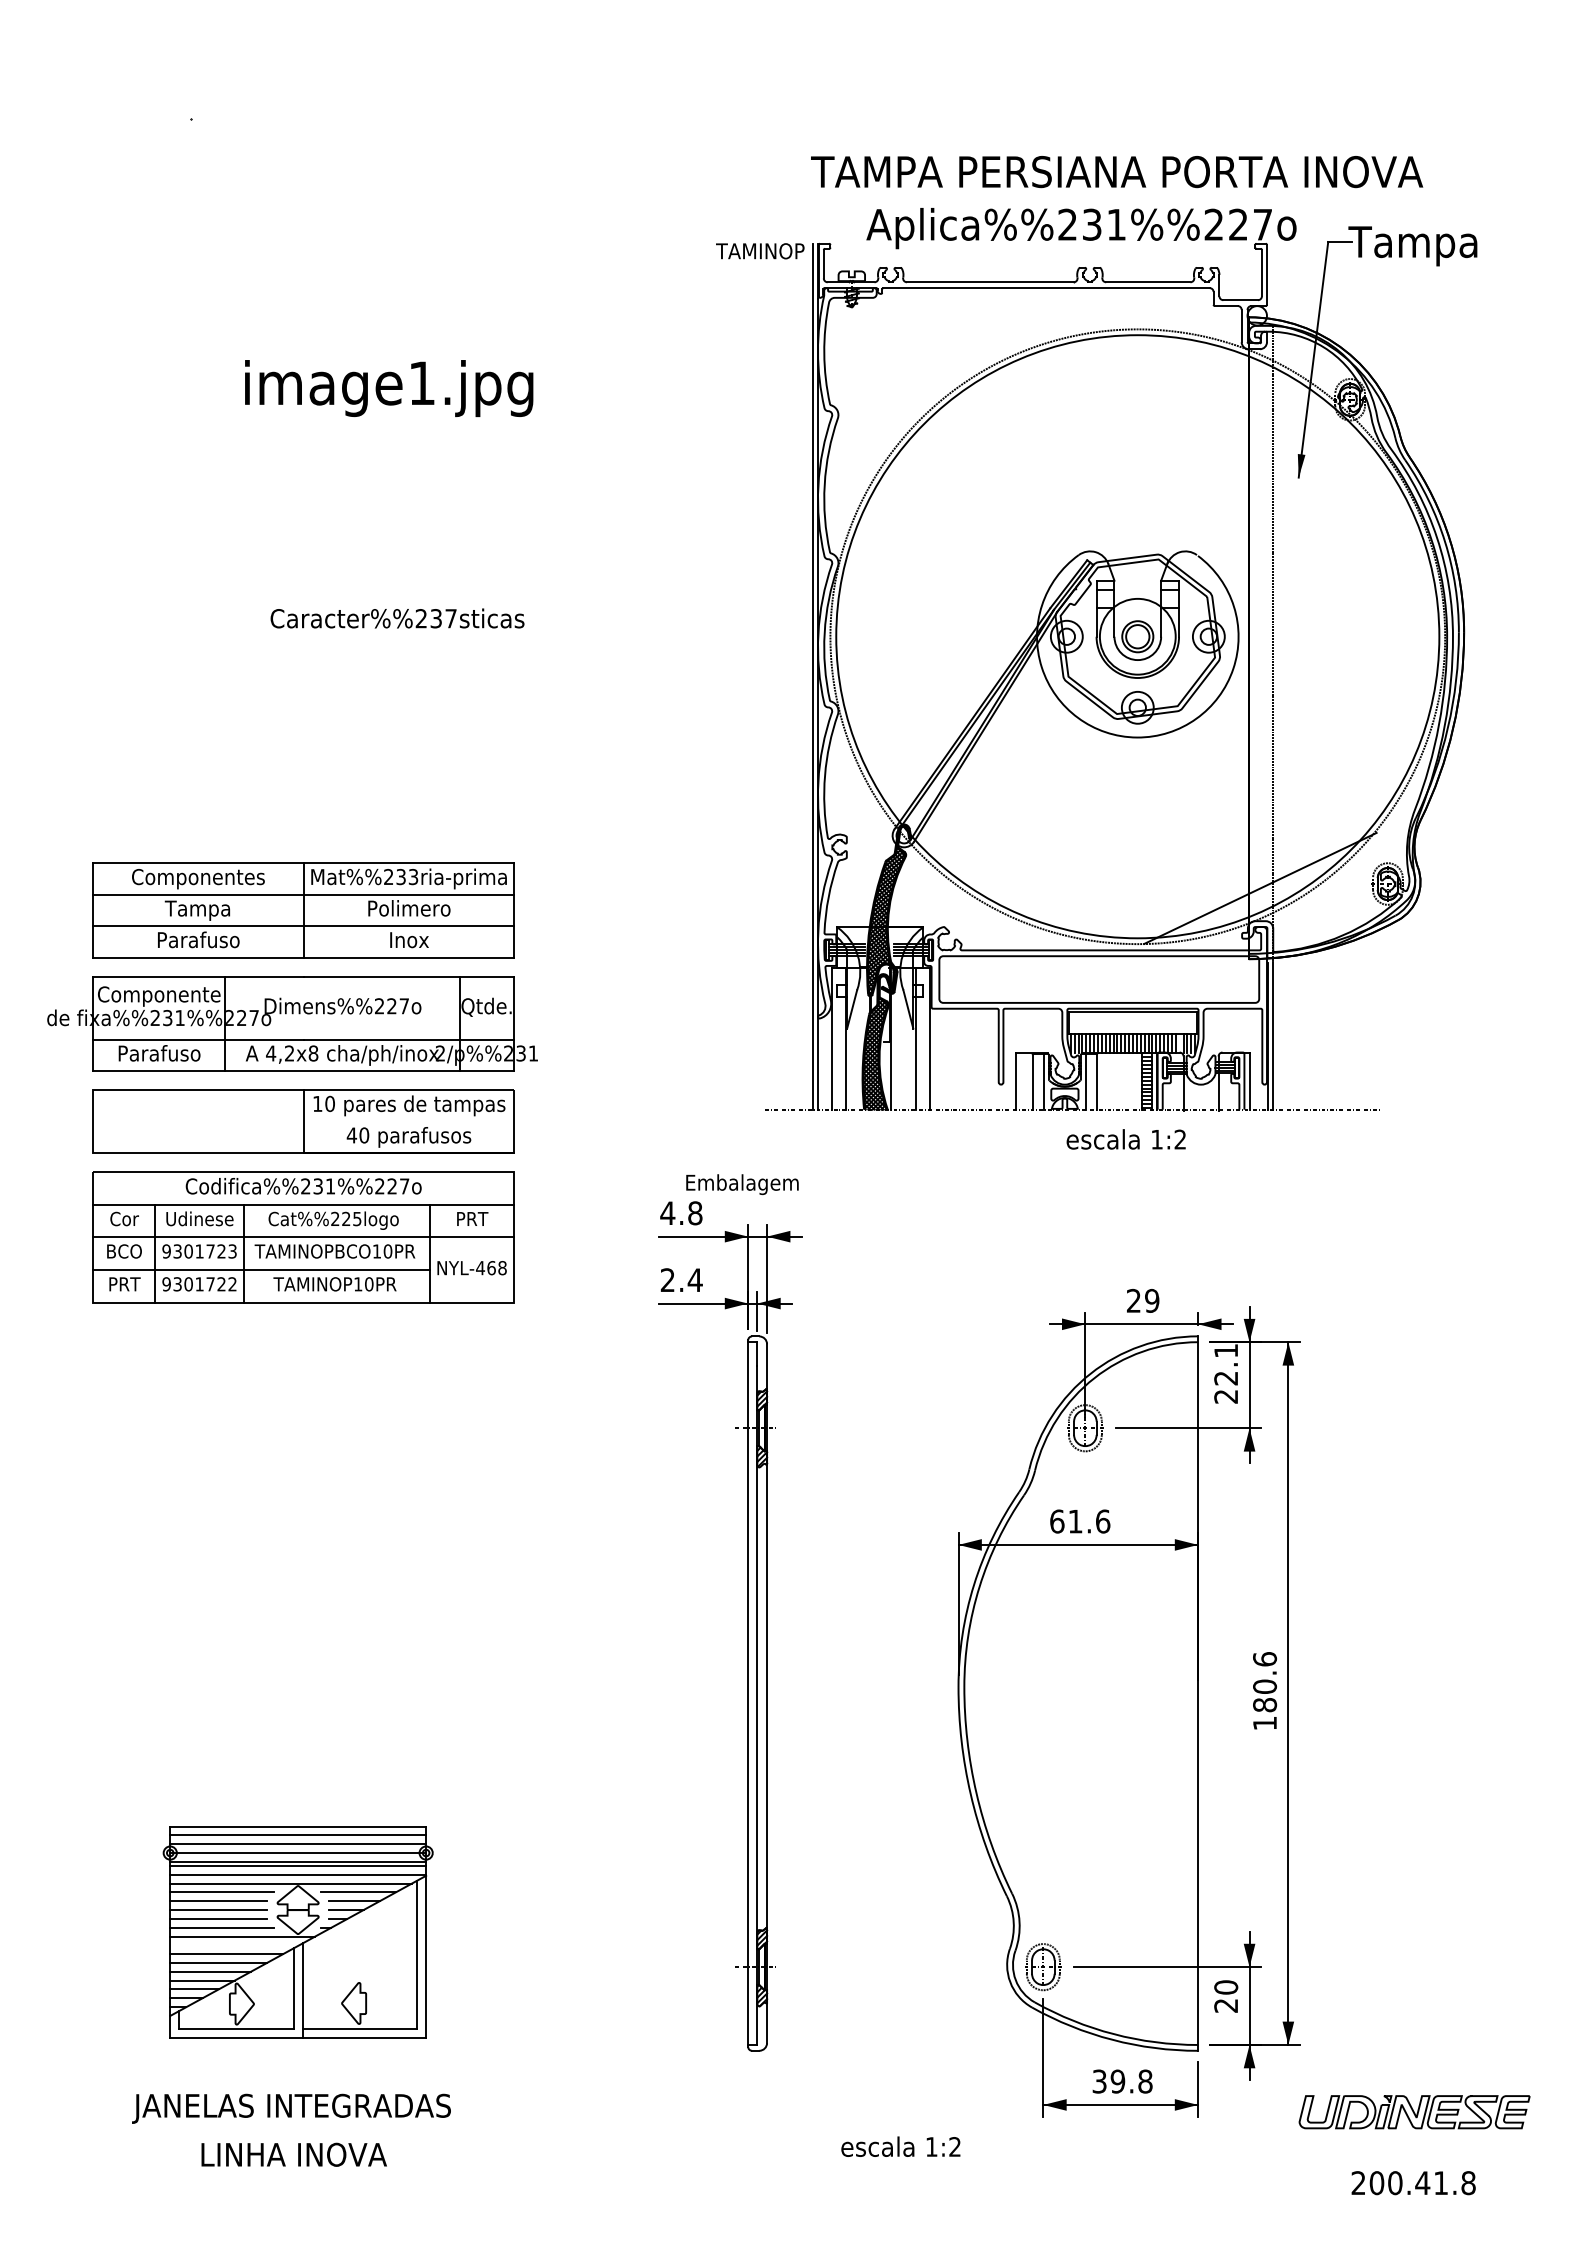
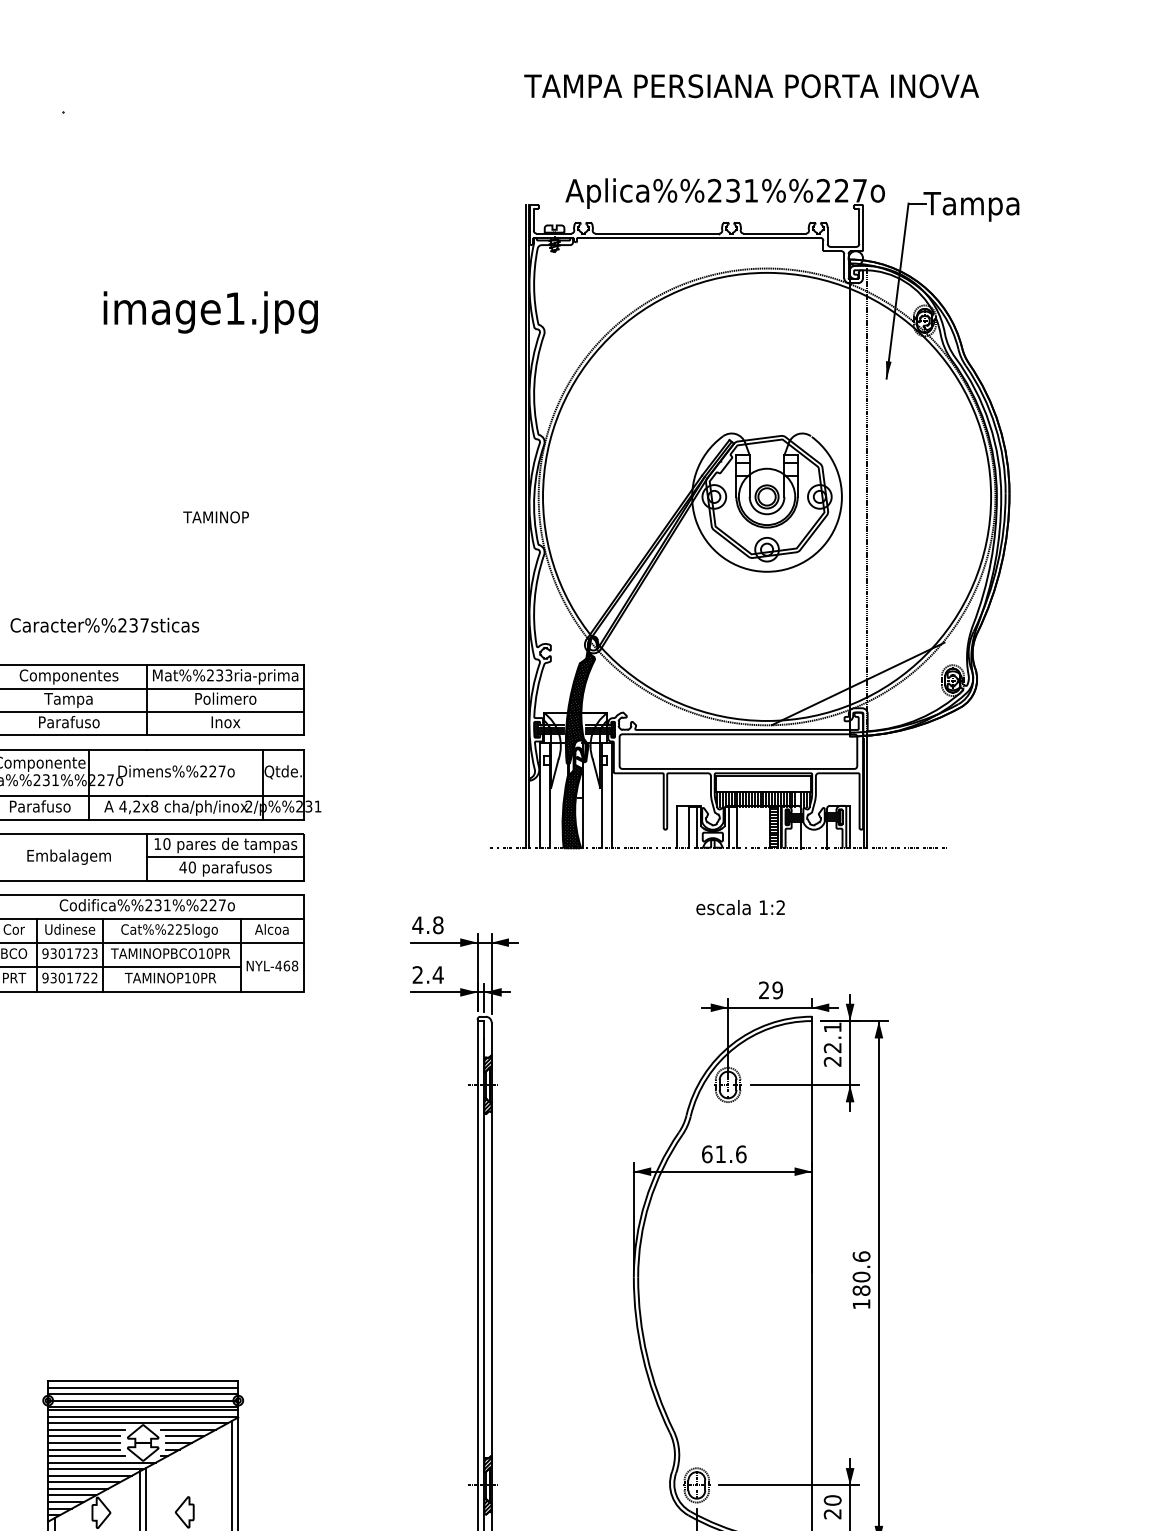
text: (1117, 172) -> (751, 86), moved
text: (760, 251) -> (216, 517), moved
text: (397, 618) -> (104, 625), moved
line: (408, 1121) -> (225, 857), added
text: (1125, 1139) -> (740, 907), moved
text: (742, 1184) -> (69, 857), moved
text: (470, 1218) -> (271, 929), PRT -> Alcoa
line: (234, 1945) -> (95, 1469), added

